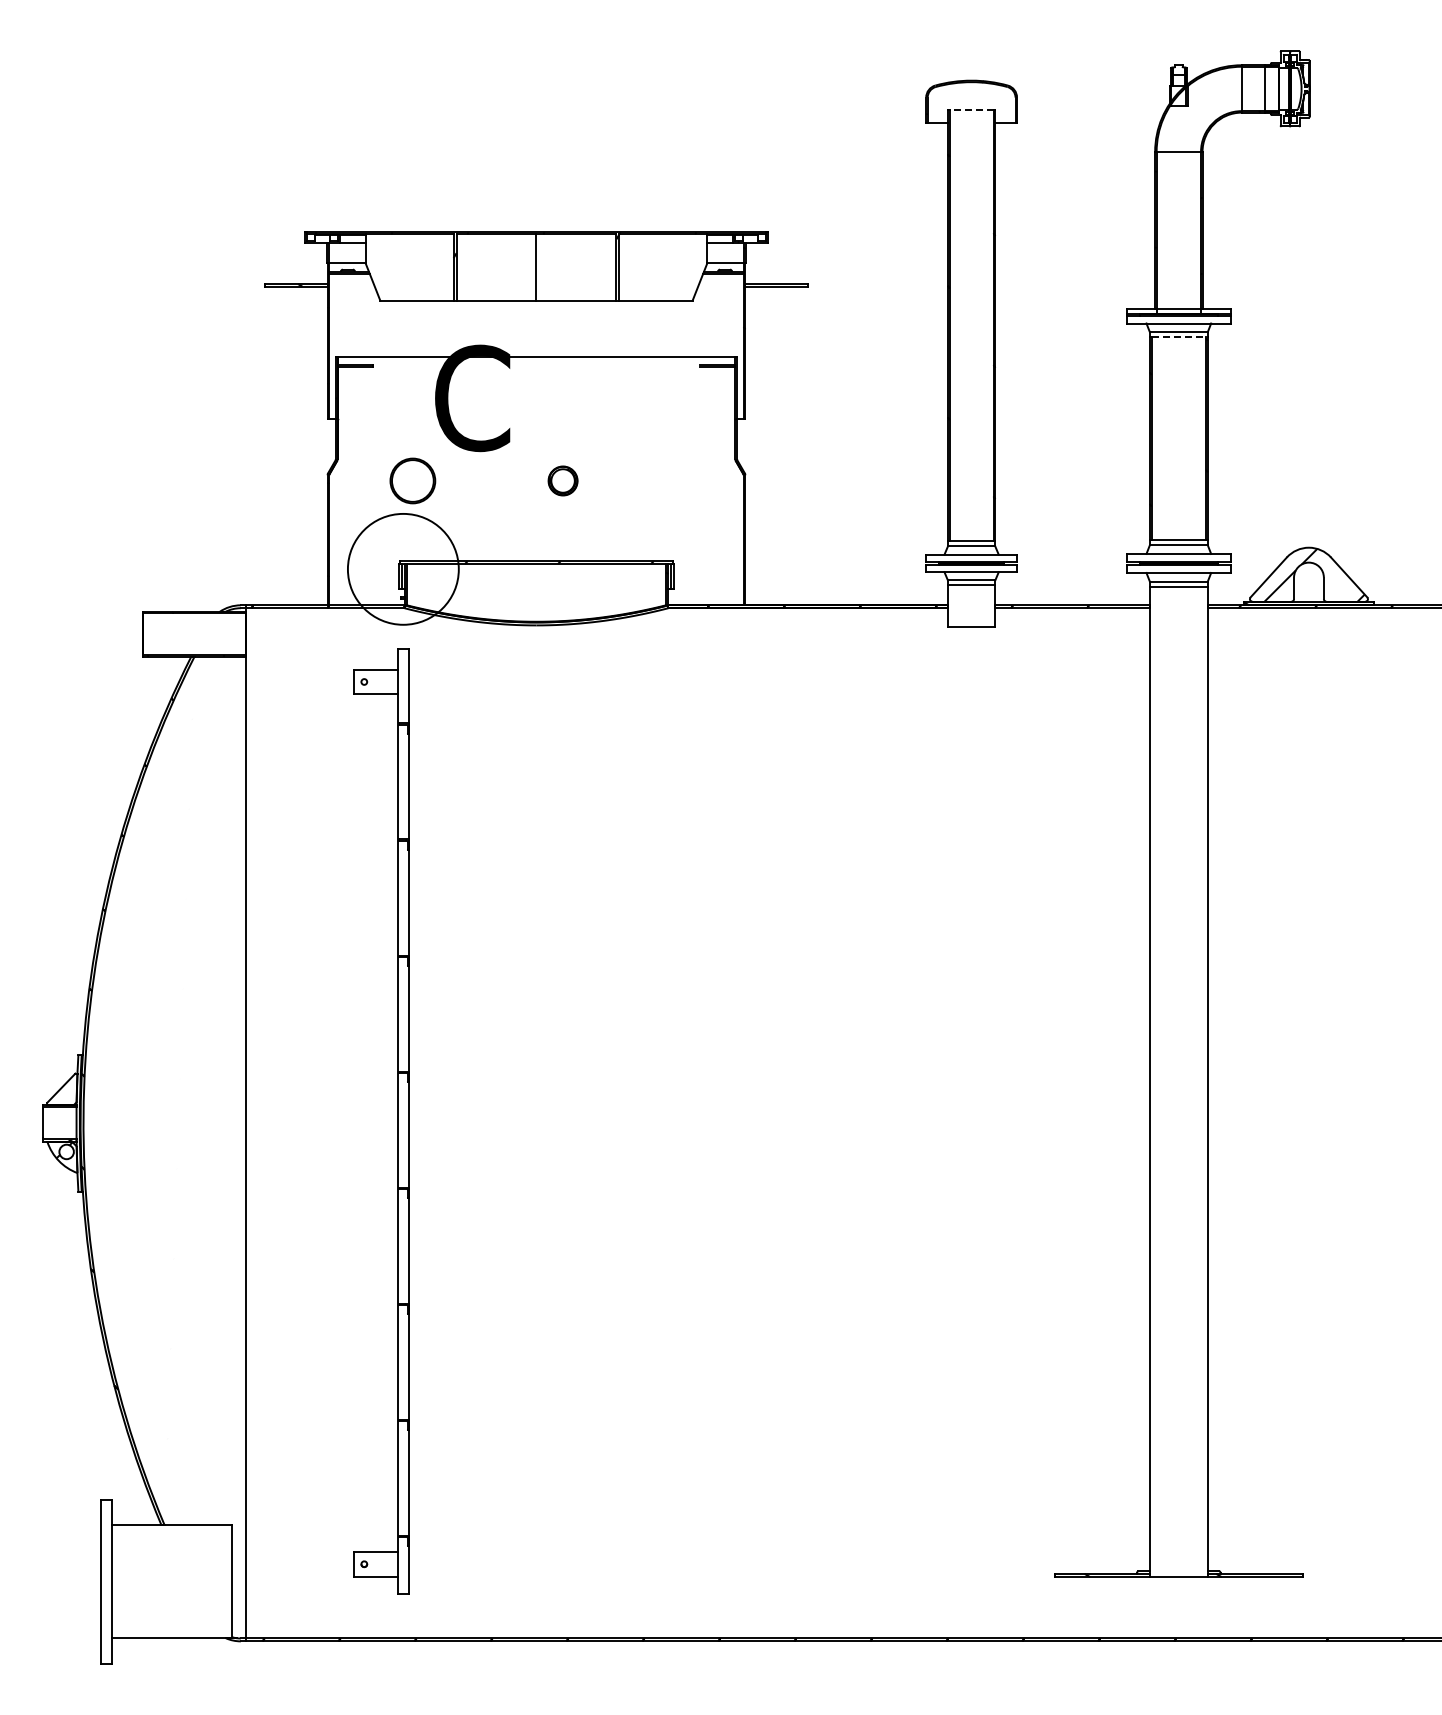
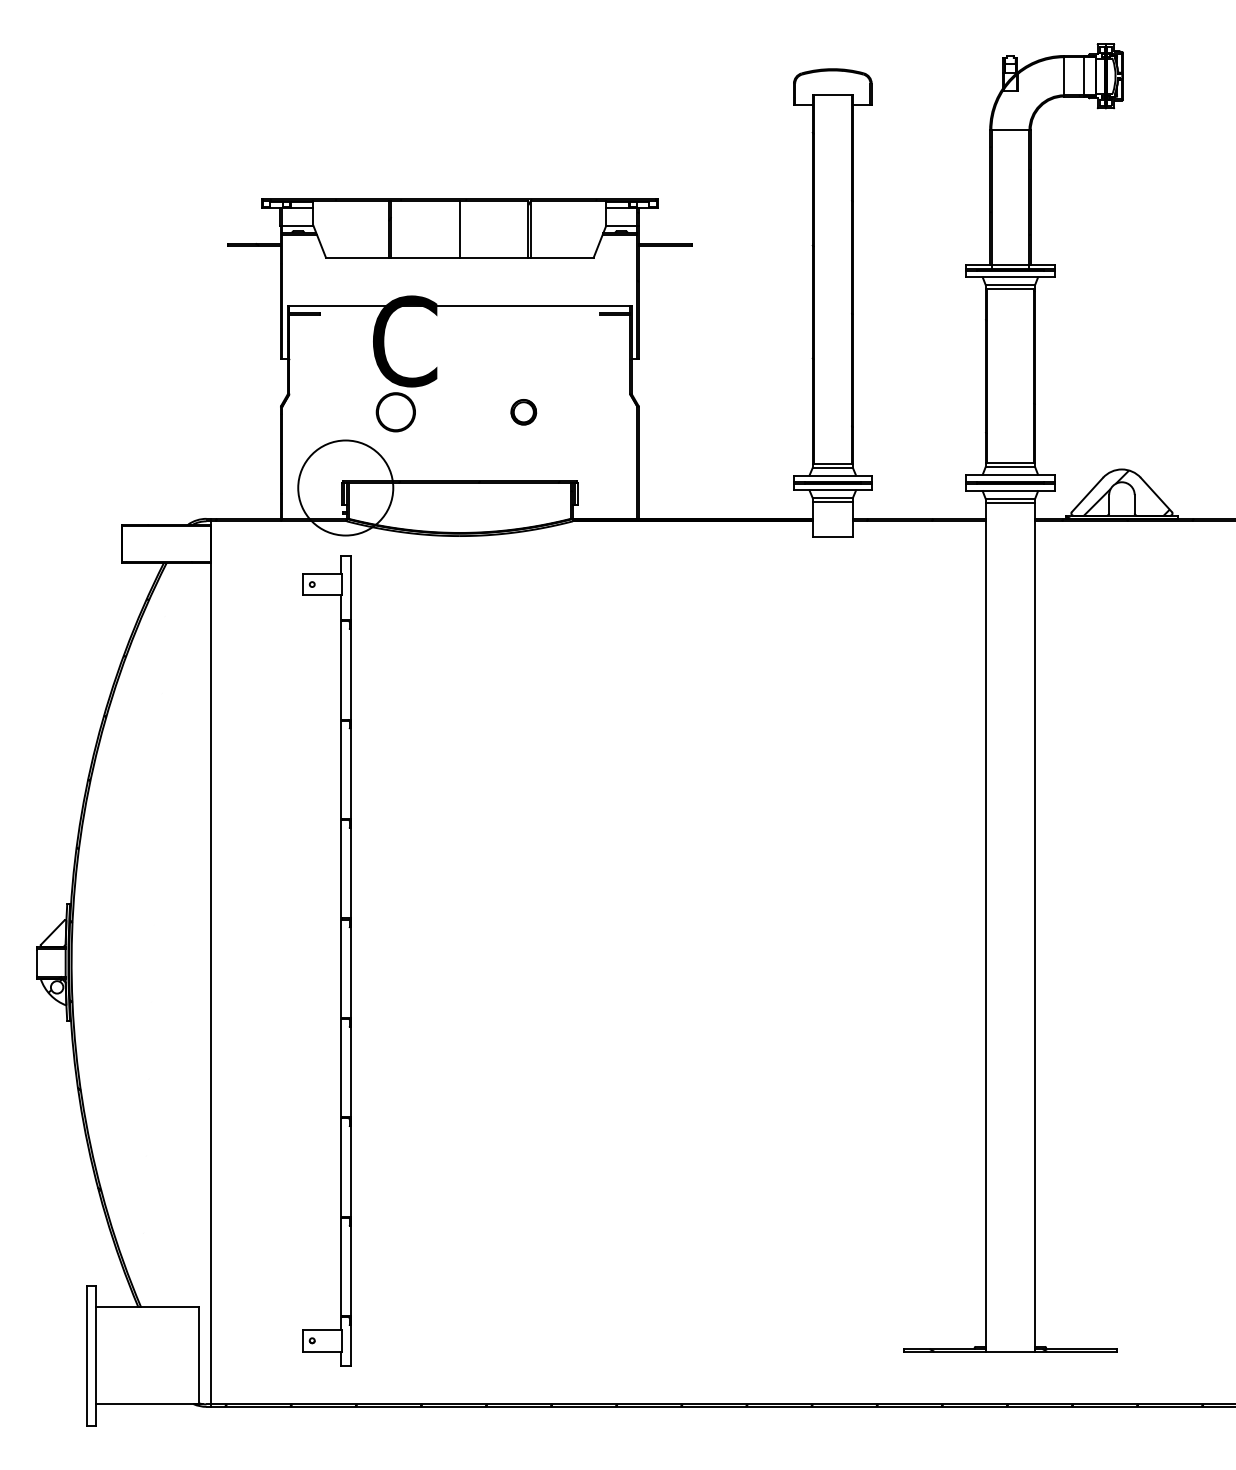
line: (971, 110) -> (832, 94), dashed -> solid
line: (1180, 337) -> (1011, 289), dashed -> solid
part: (412, 480) -> (395, 411), moved
part: (562, 480) -> (523, 411), moved

